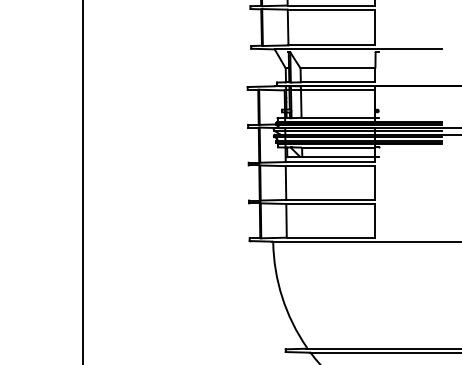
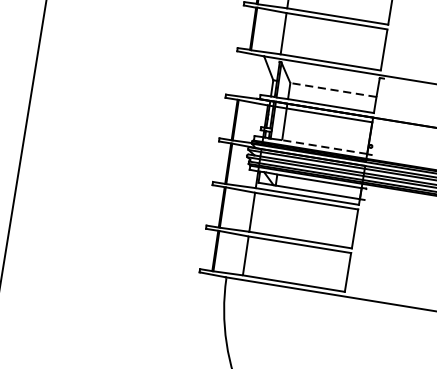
line: (337, 68) -> (332, 90), solid -> dashed
line: (338, 117) -> (324, 146), solid -> dashed

